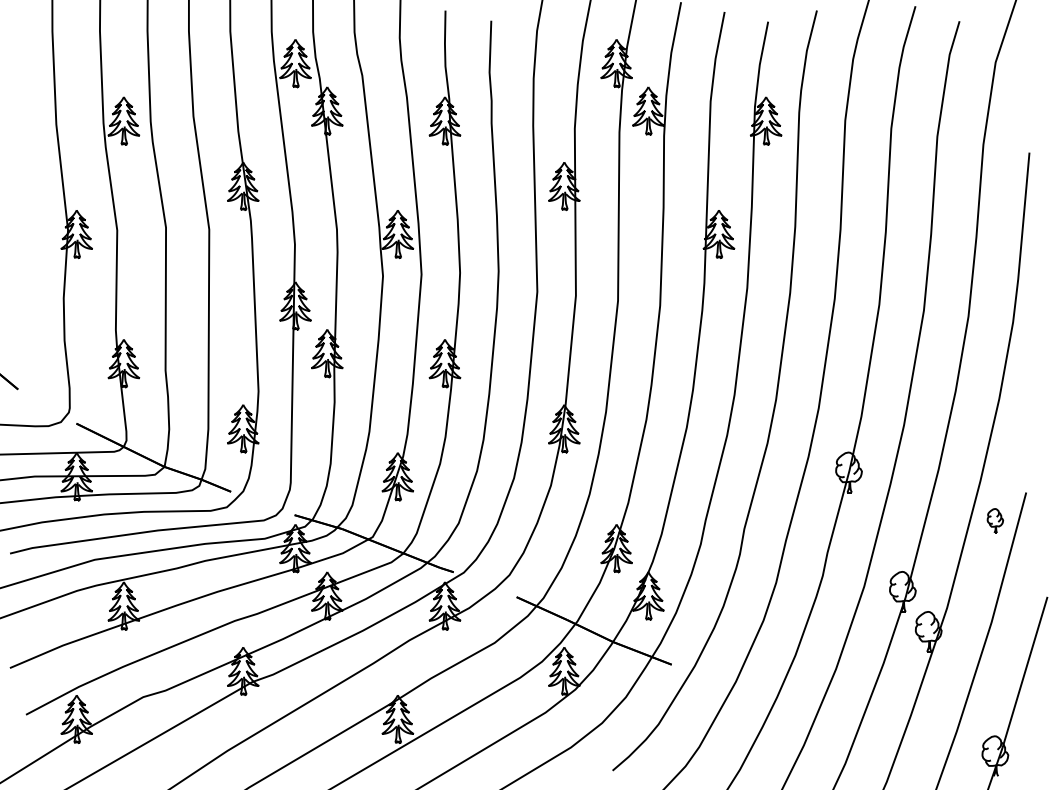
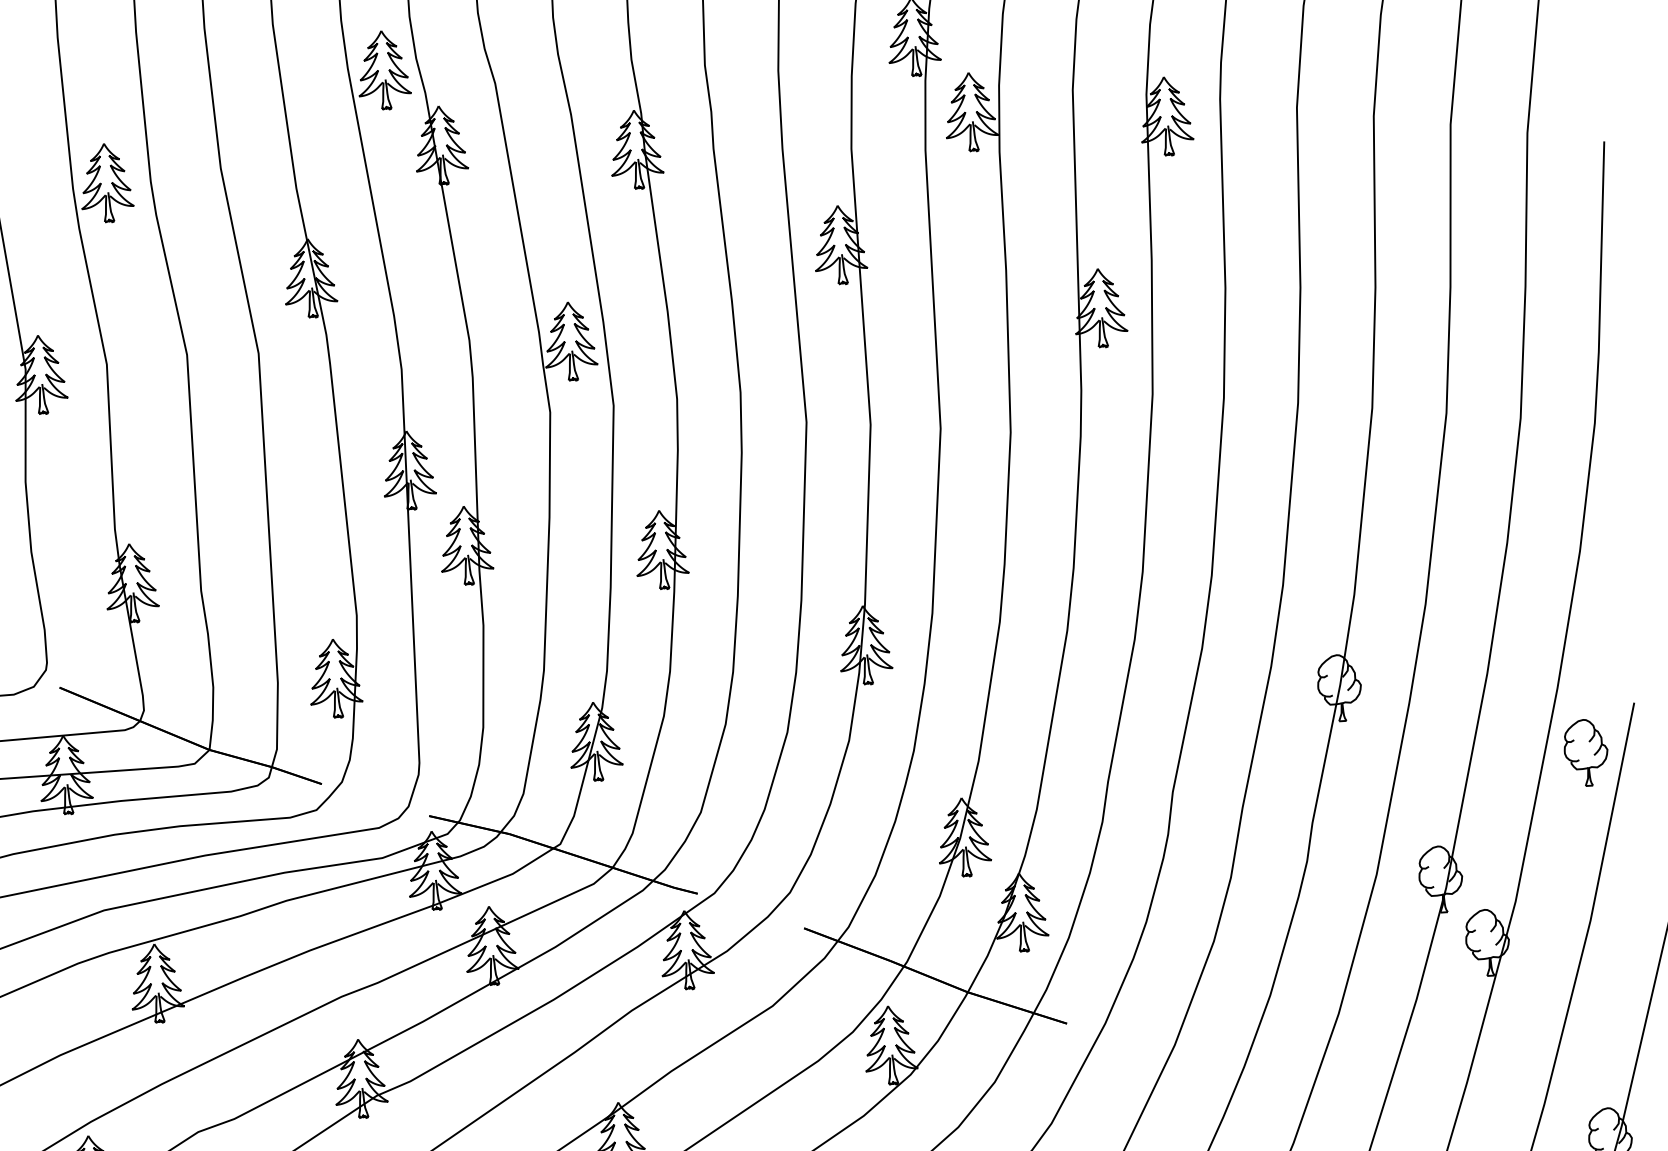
part: (995, 520) -> (1586, 752), size x1.67

